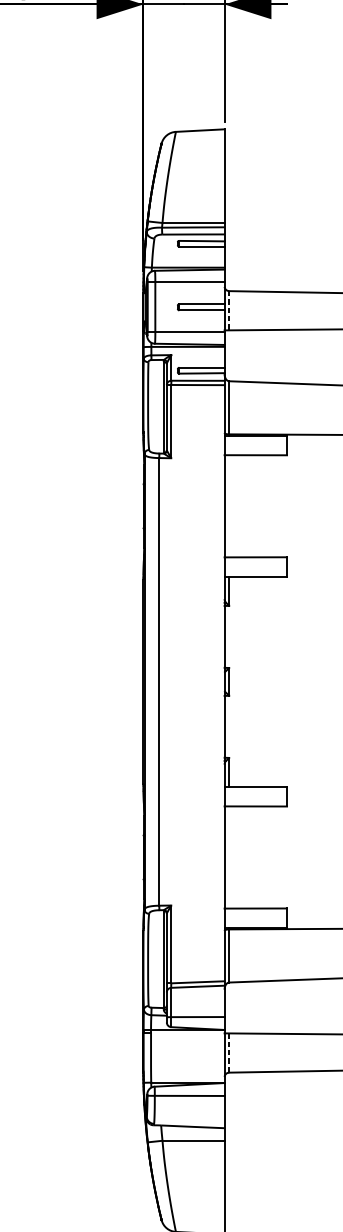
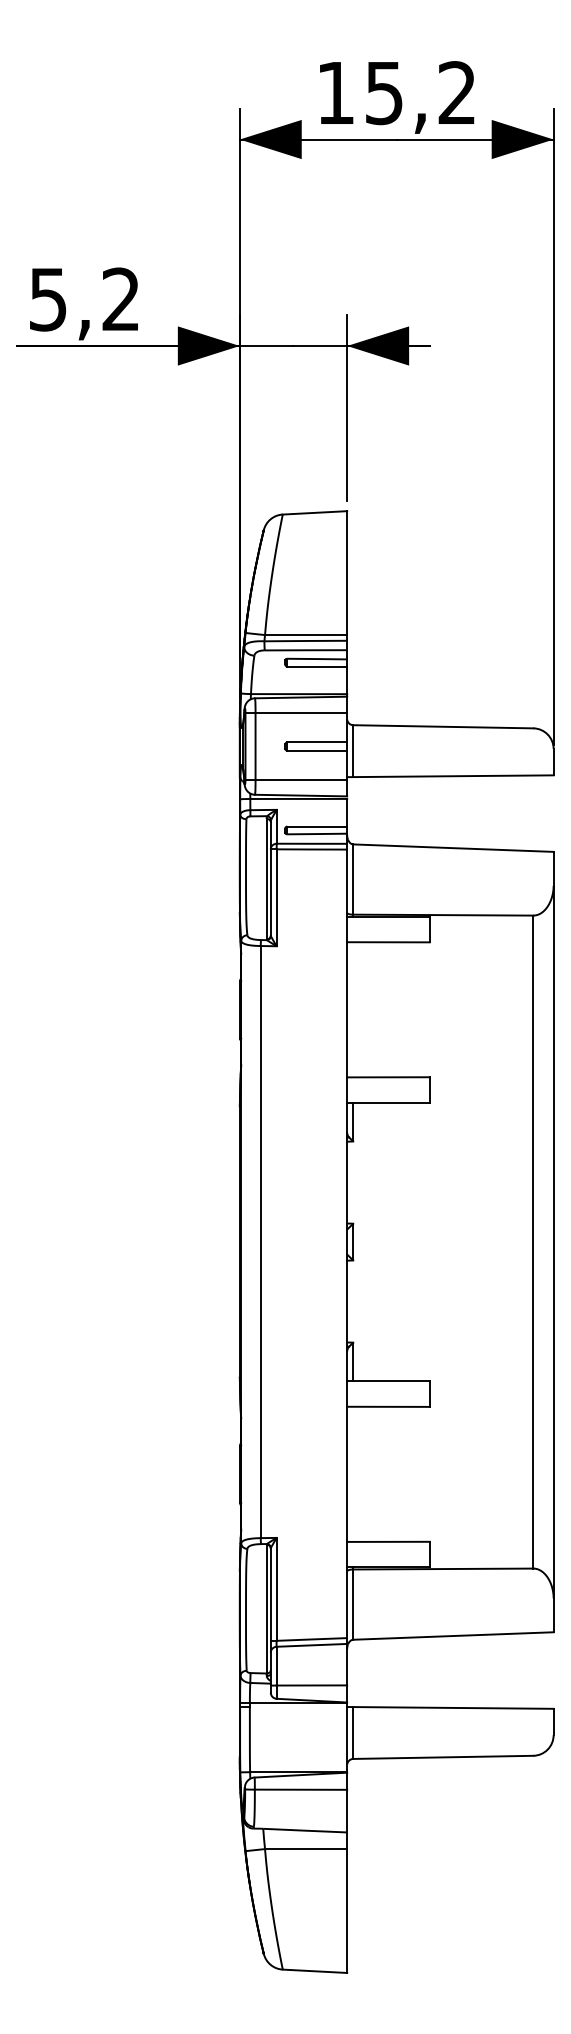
line: (229, 311) -> (353, 751), dashed -> solid
line: (229, 1053) -> (353, 1733), dashed -> solid

